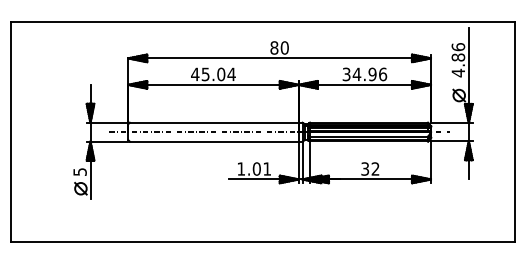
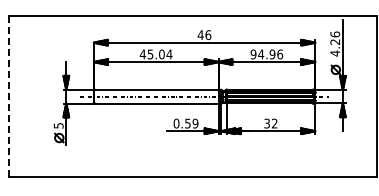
text: (279, 47) -> (204, 34), 80 -> 46
text: (458, 56) -> (335, 41), 4.86 -> 4.26
text: (346, 74) -> (253, 54), 34.96 -> 94.96
line: (11, 131) -> (8, 96), solid -> dashed
text: (253, 168) -> (185, 123), 1.01 -> 0.59

